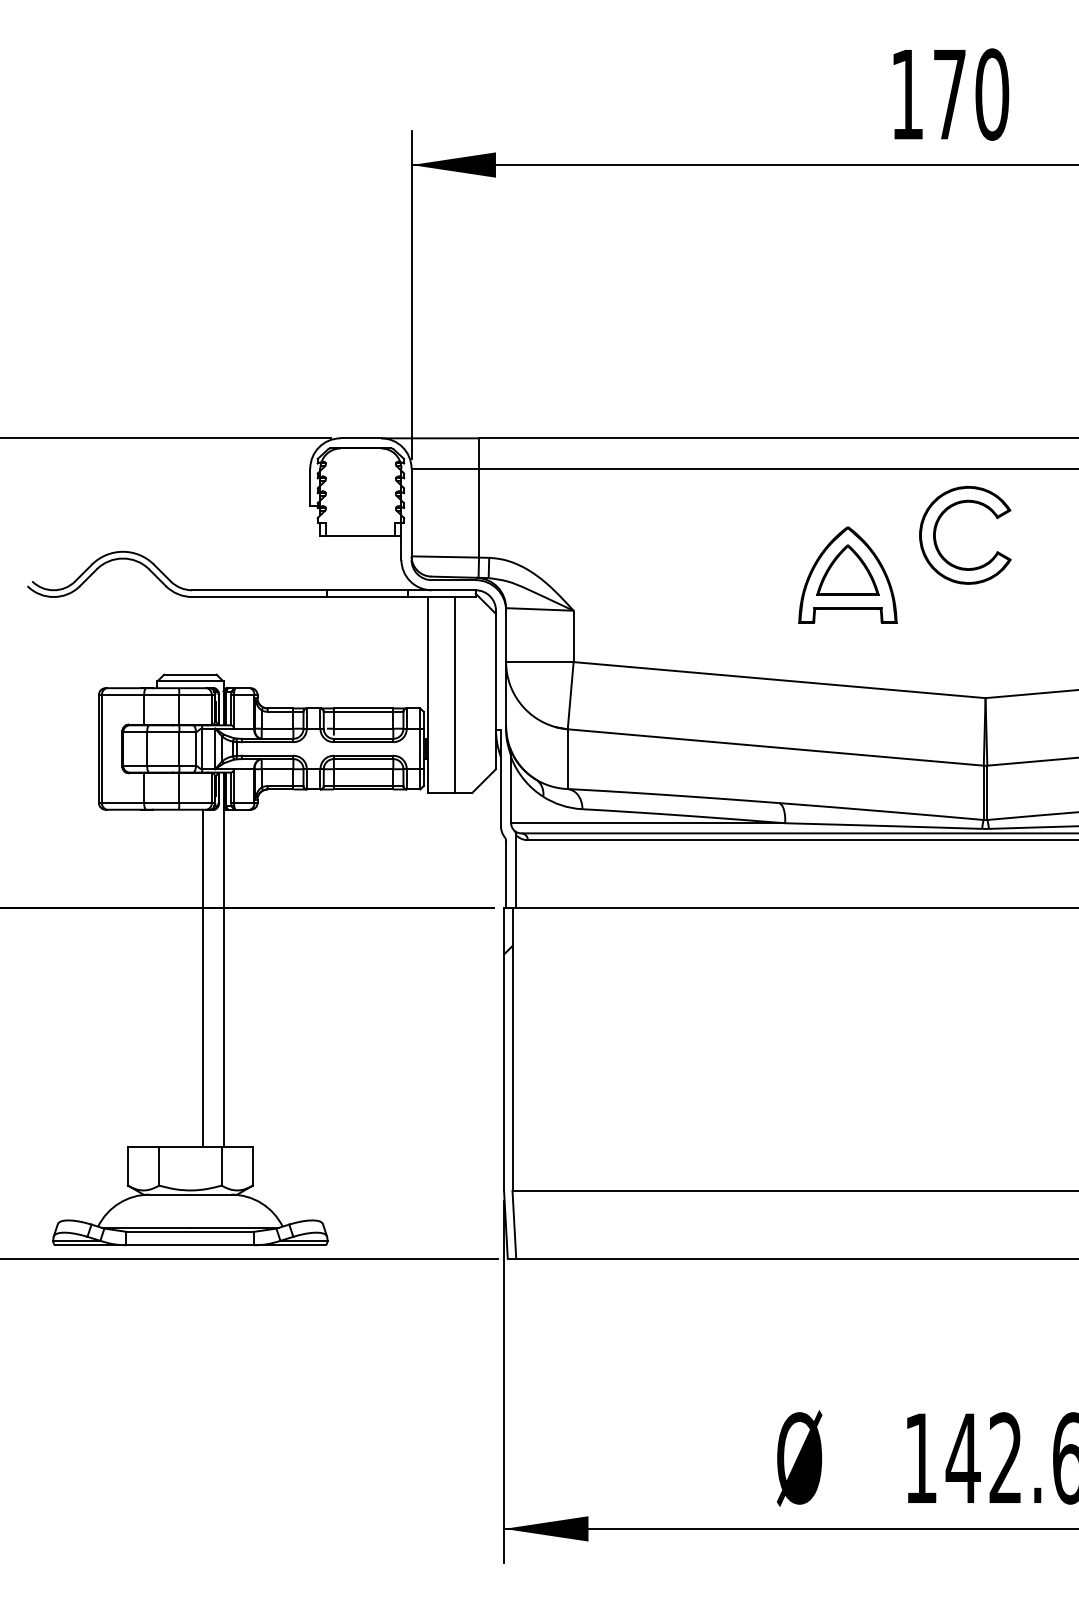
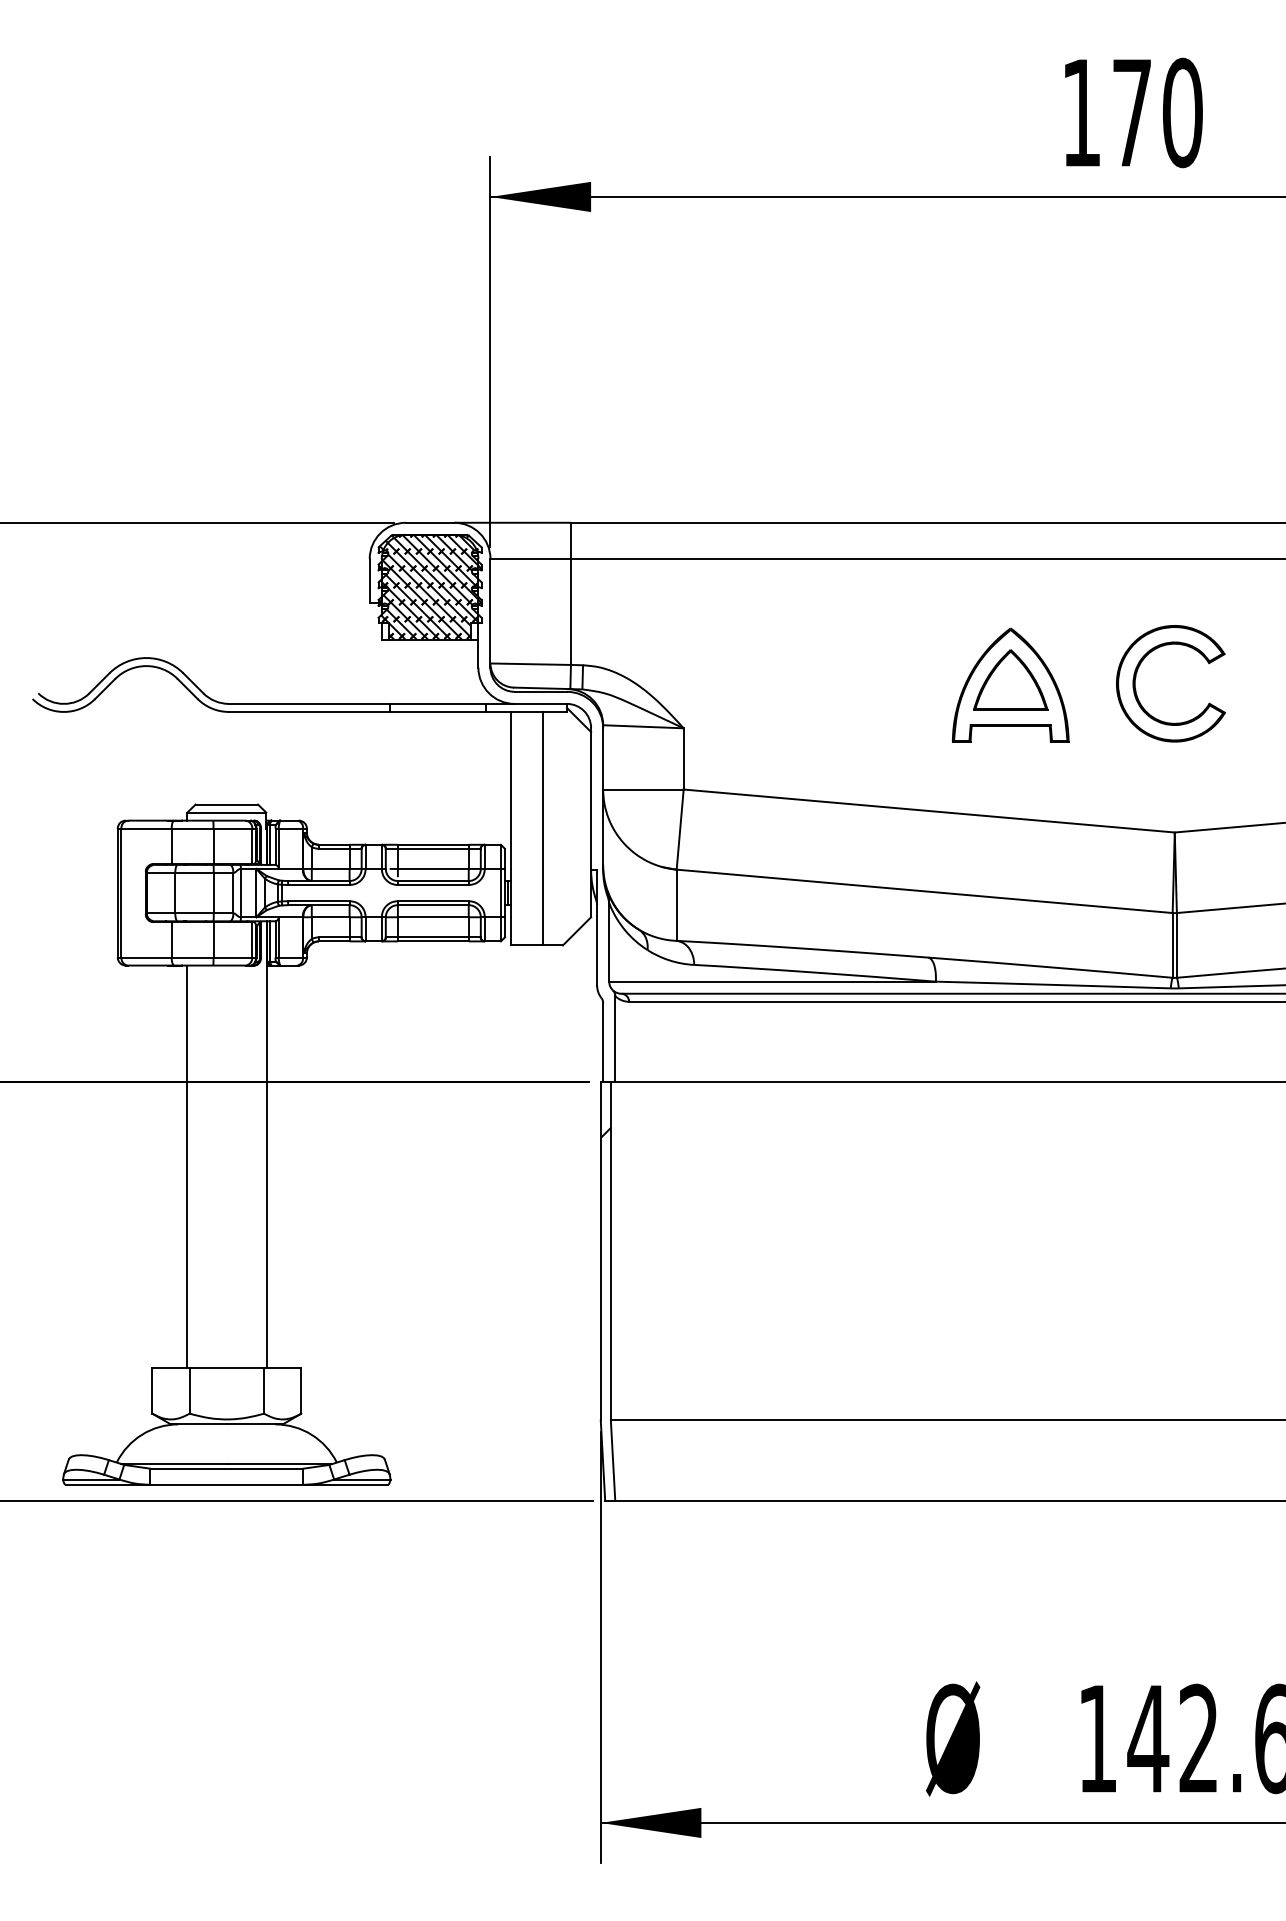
hatch: (360, 492) -> (429, 587), added
part: (937, 526) -> (1137, 673), moved
line: (202, 978) -> (186, 1166), moved

